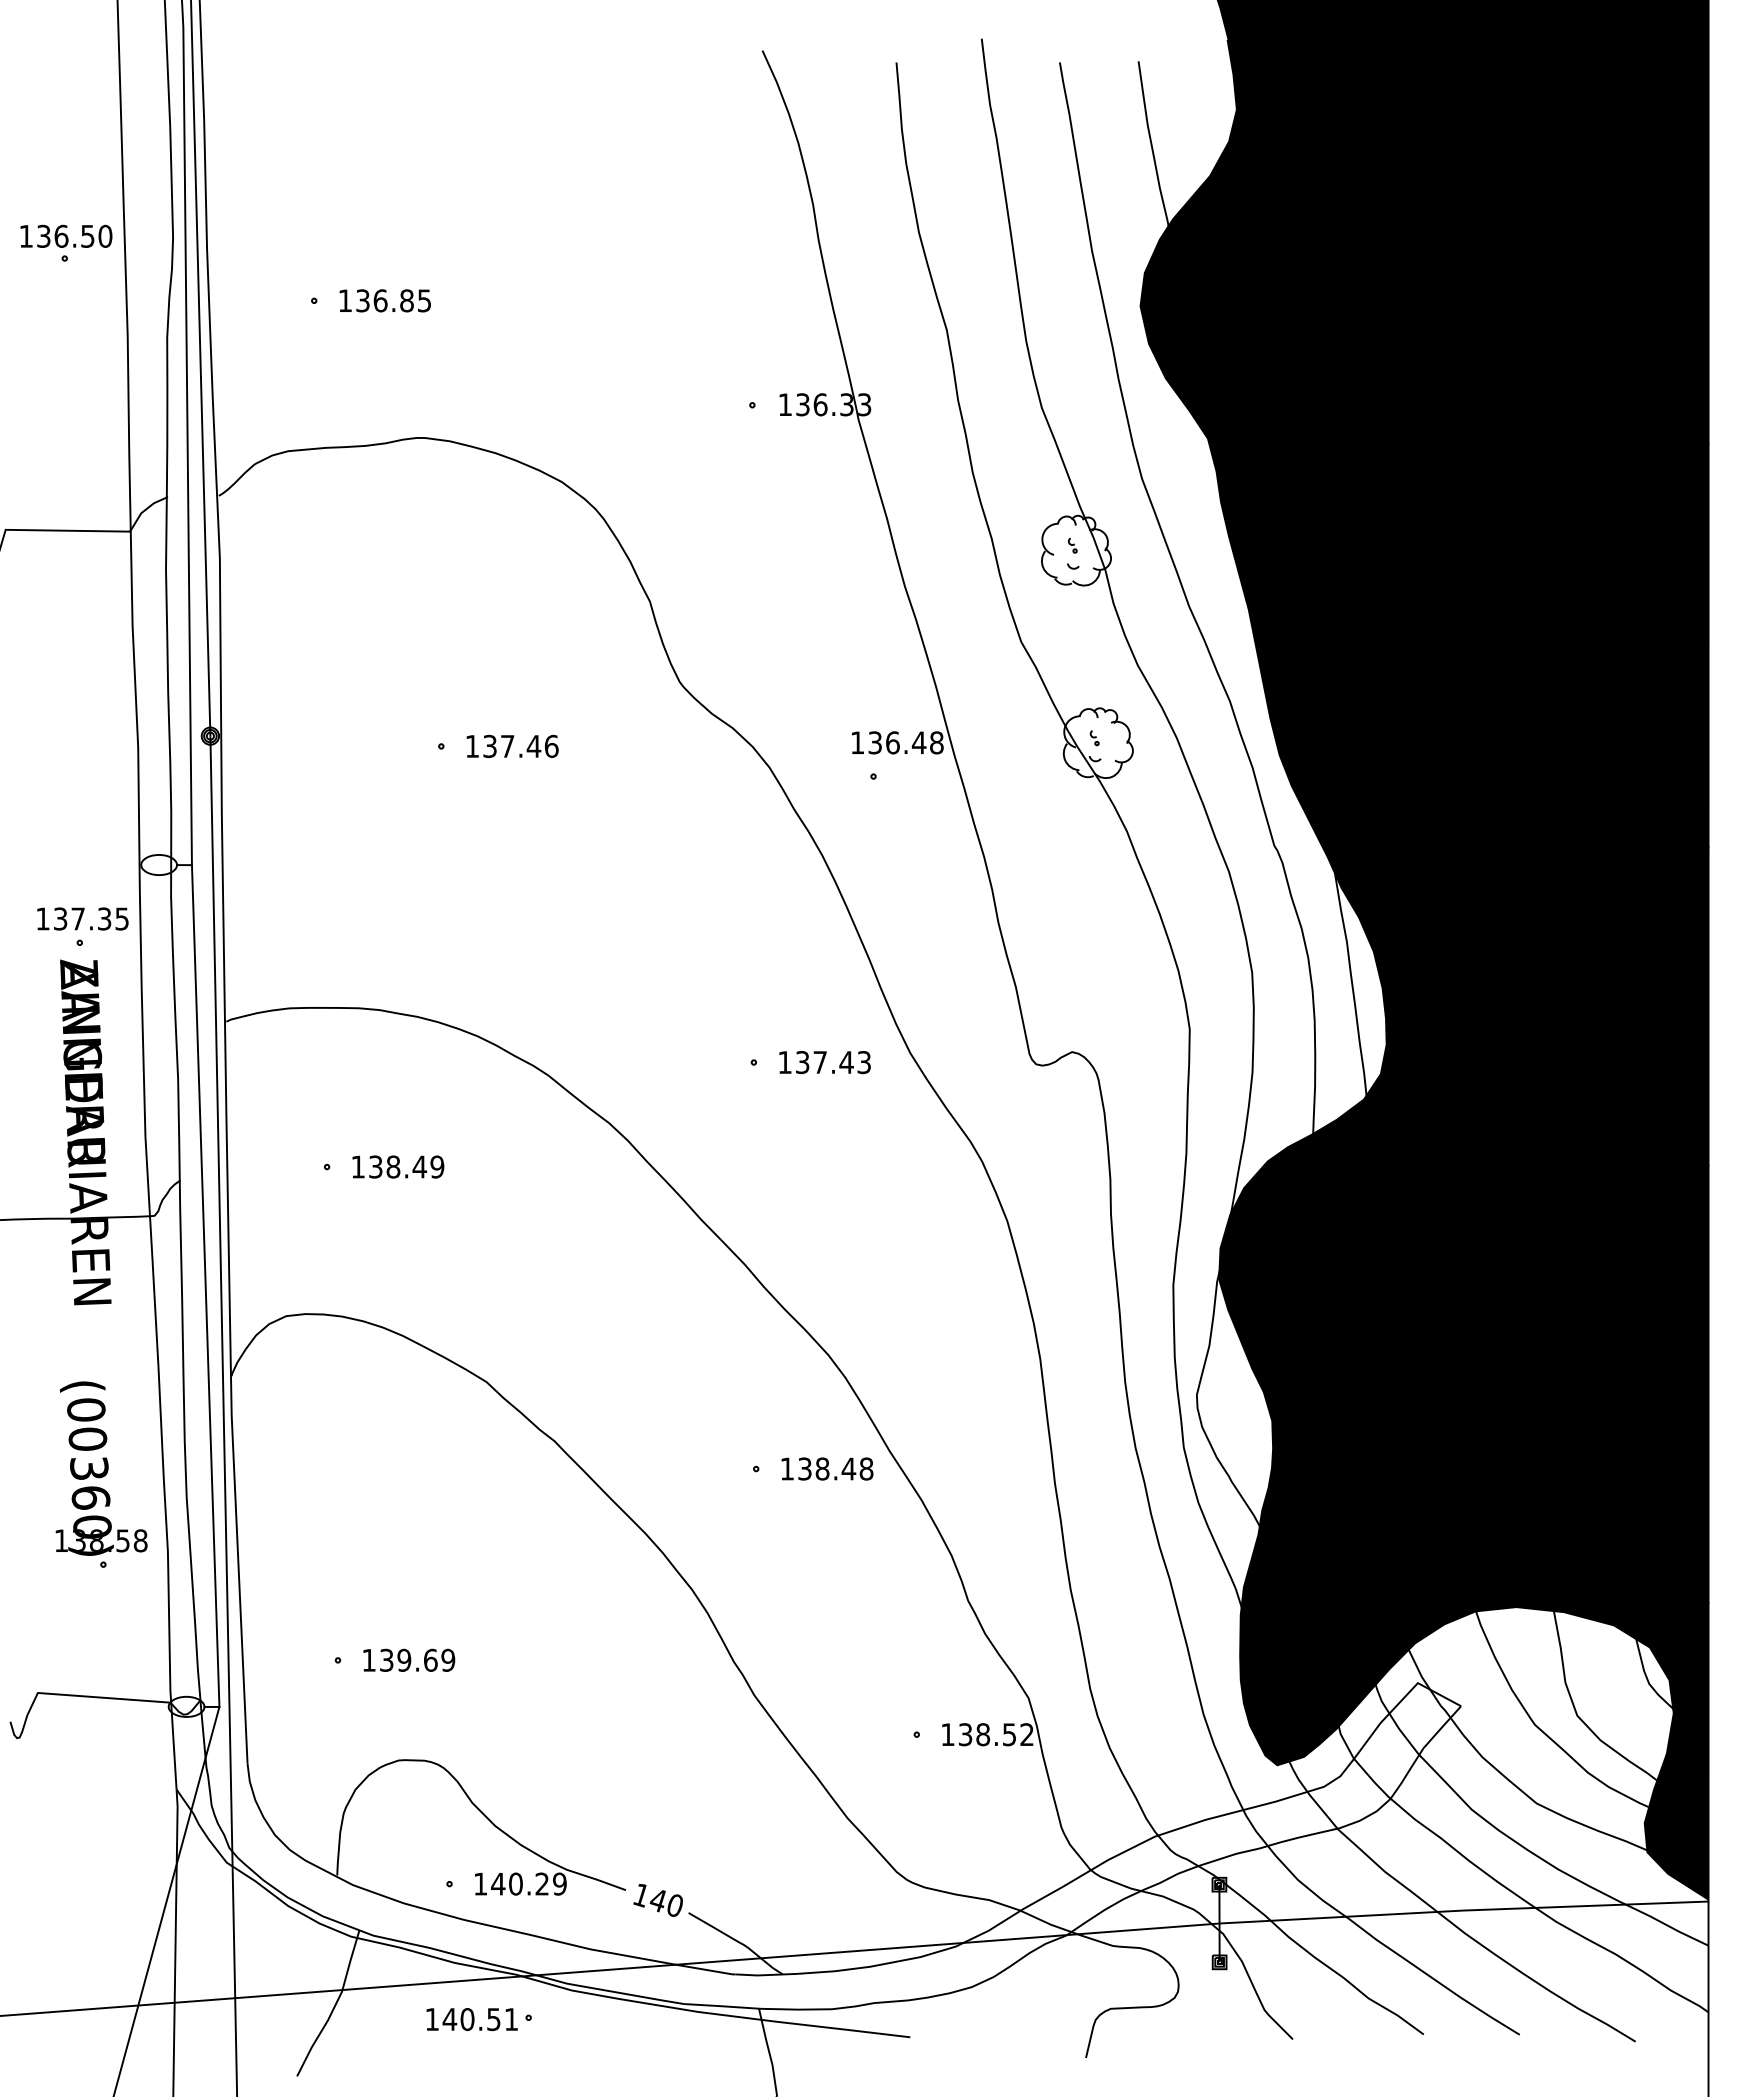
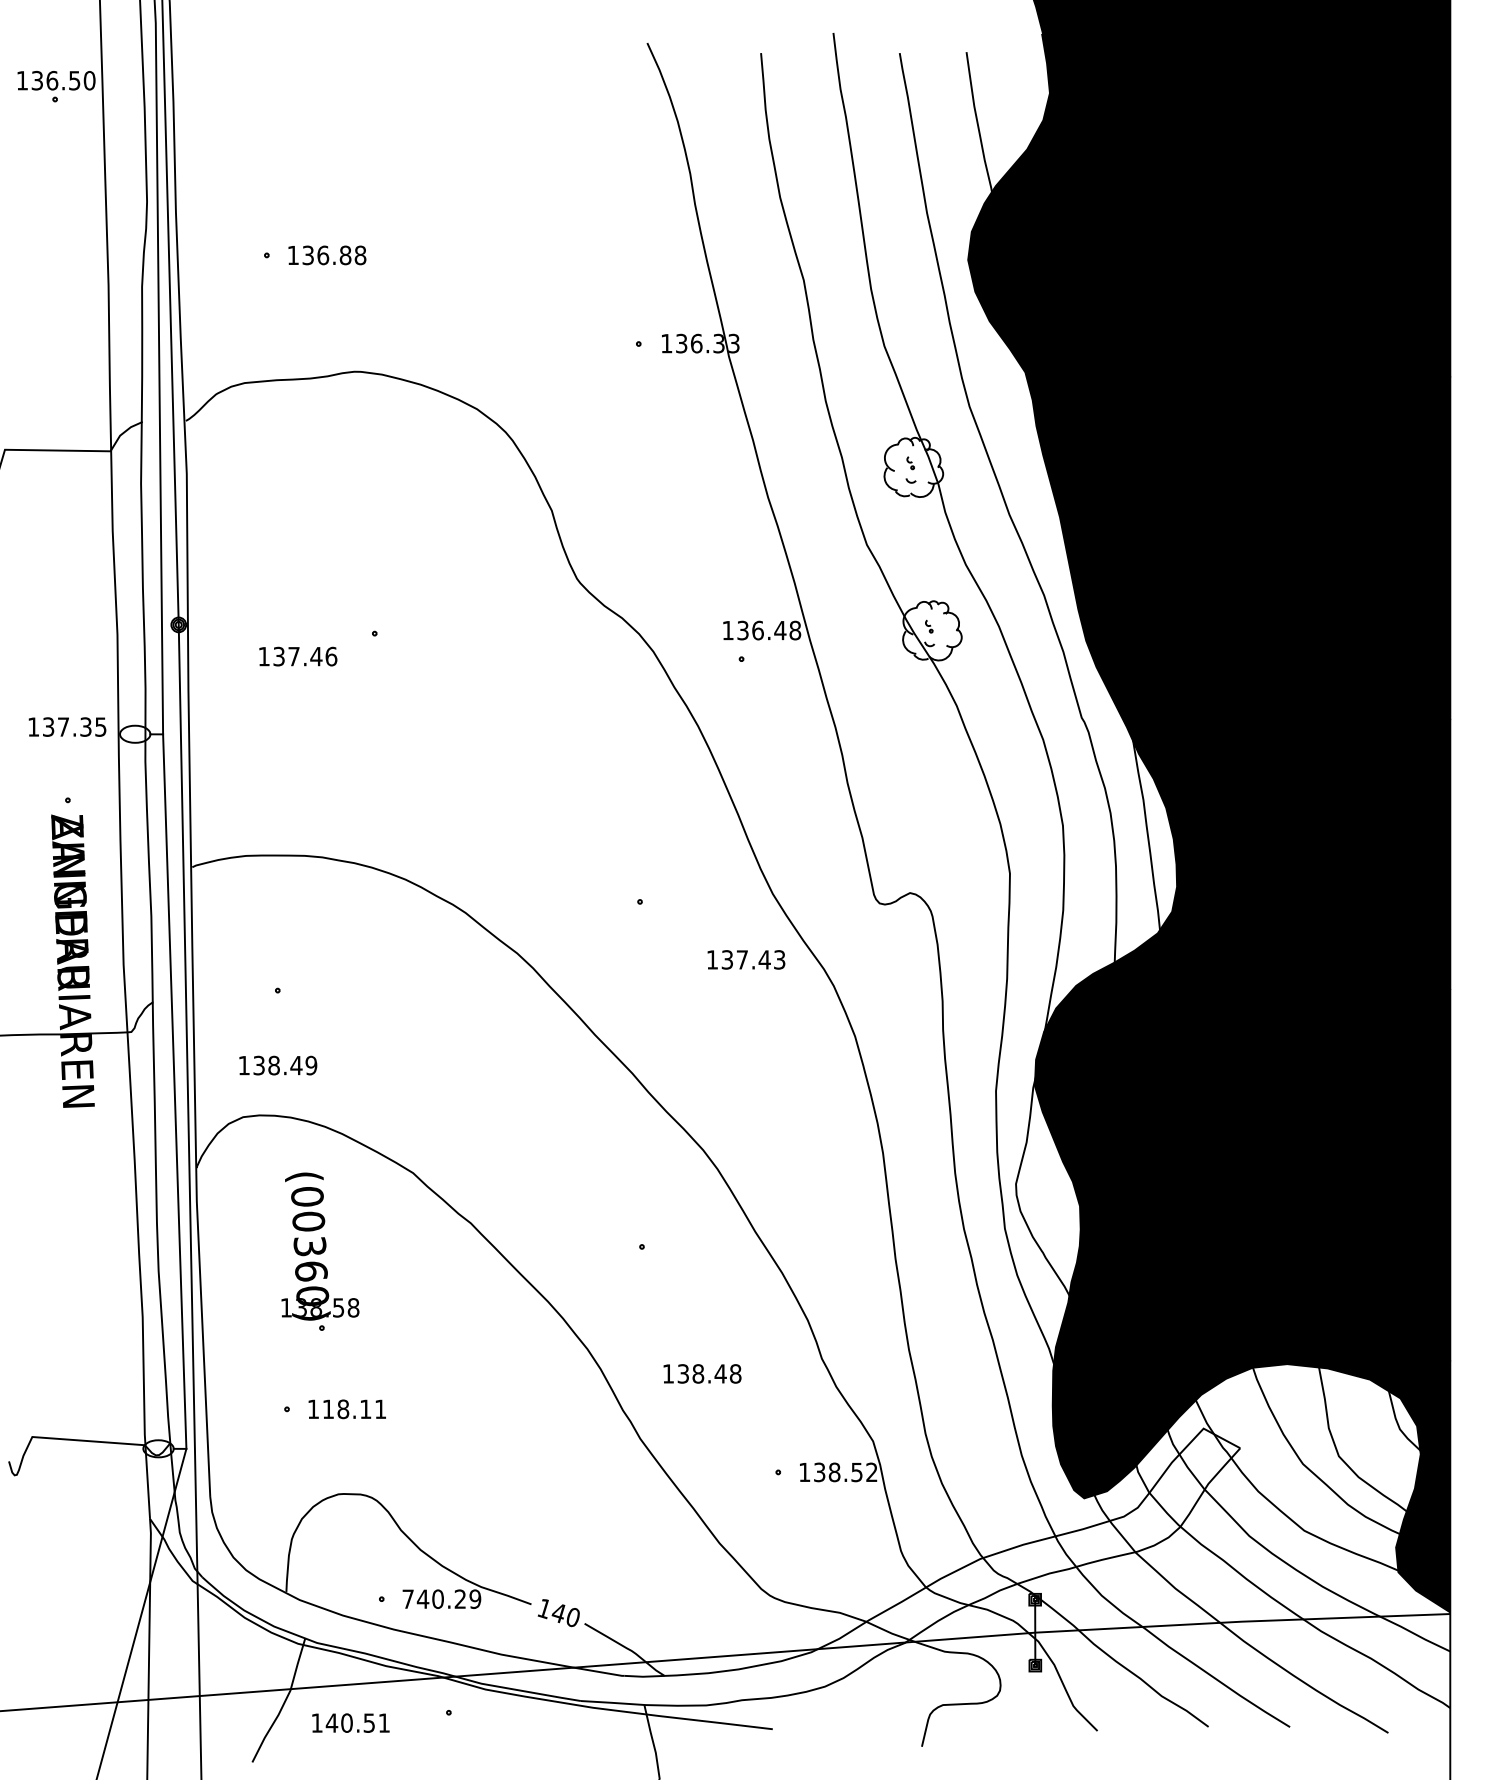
part: (66, 243) -> (56, 86), moved
text: (424, 300) -> (360, 255), 136.85 -> 136.88
text: (512, 746) -> (298, 656), moved
text: (82, 918) -> (67, 726), moved
text: (825, 1062) -> (746, 959), moved
text: (398, 1166) -> (278, 1065), moved
text: (827, 1468) -> (702, 1373), moved
part: (101, 1474) -> (320, 1251), moved
text: (417, 1660) -> (354, 1409), 139.69 -> 118.11
text: (479, 1883) -> (407, 1598), 140.29 -> 740.29
text: (471, 2018) -> (350, 1722), moved

